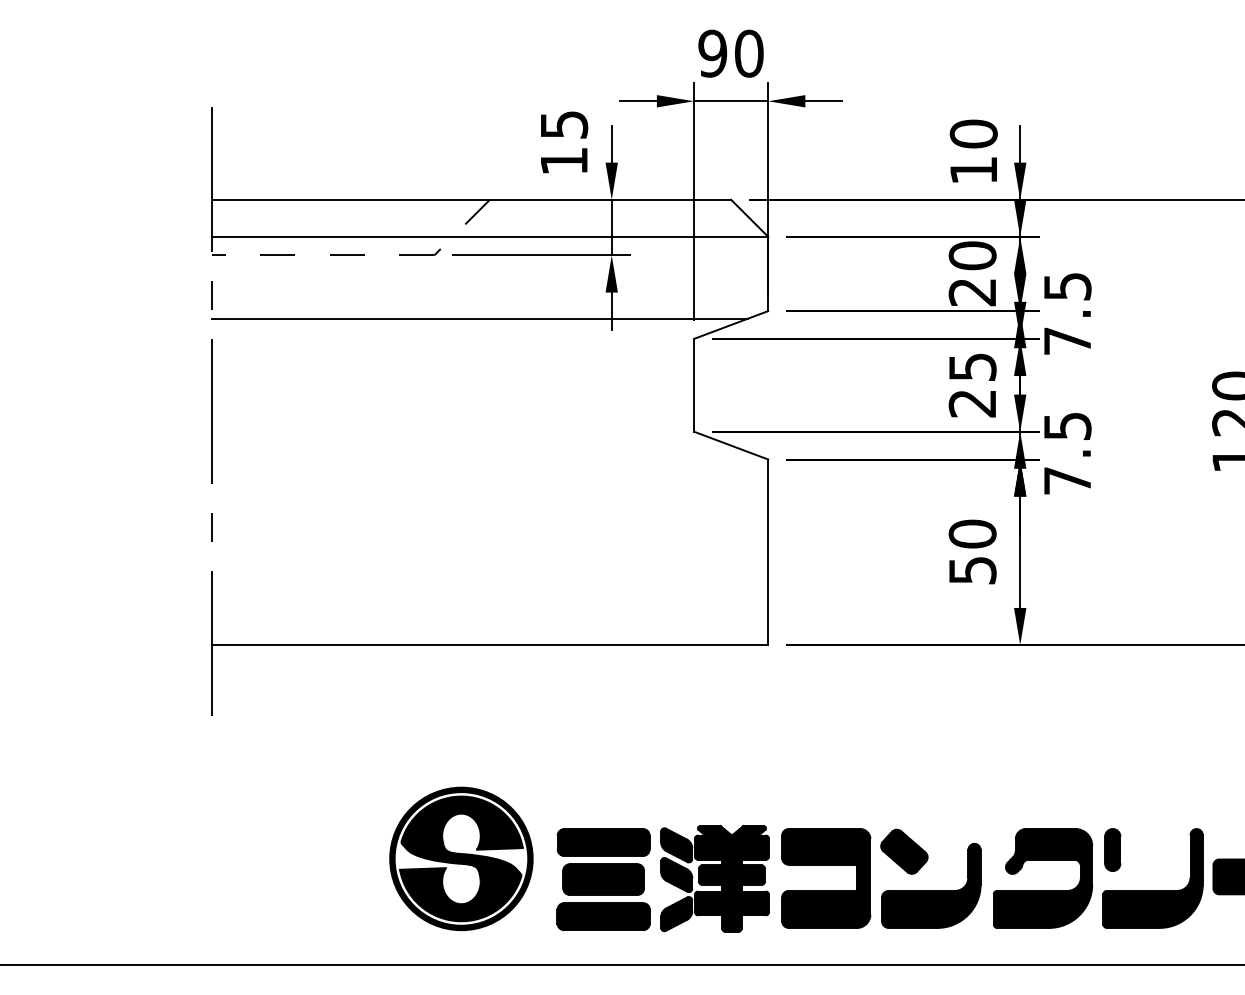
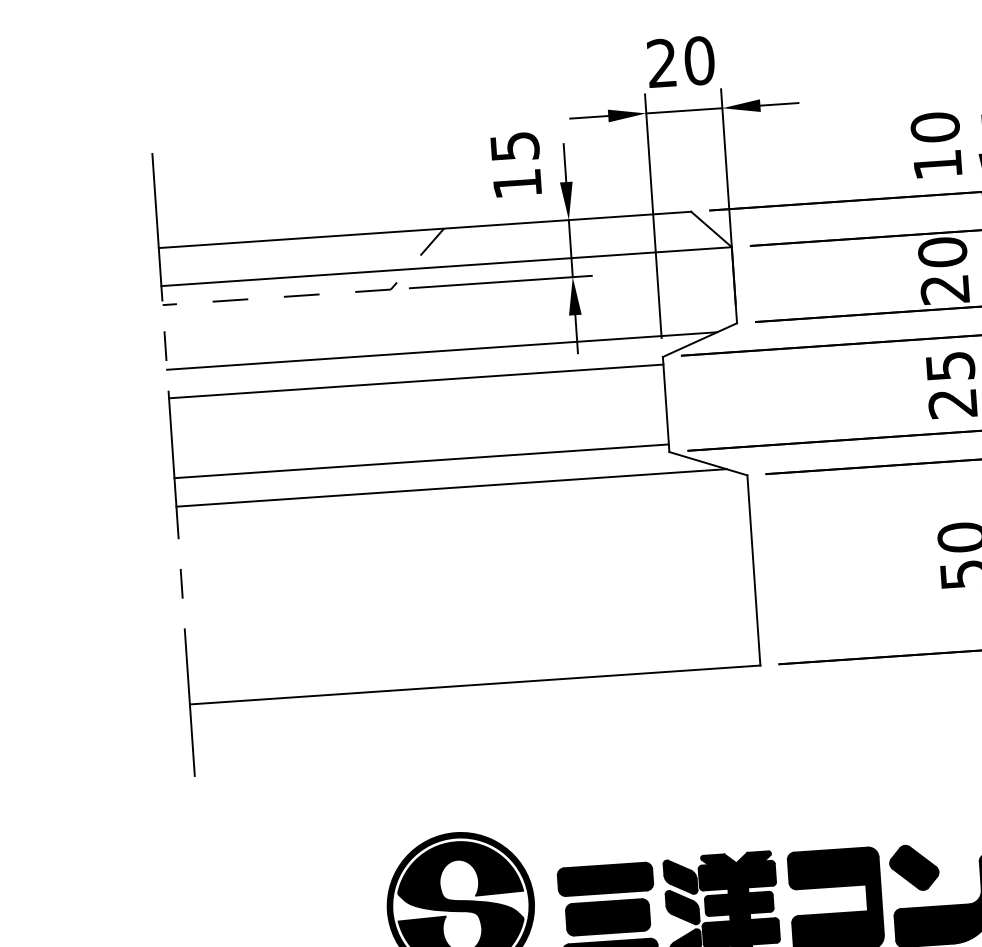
text: (712, 53) -> (661, 63), 90 -> 20
line: (452, 346) -> (415, 381), added
line: (452, 424) -> (421, 461), added
line: (479, 452) -> (450, 488), added

